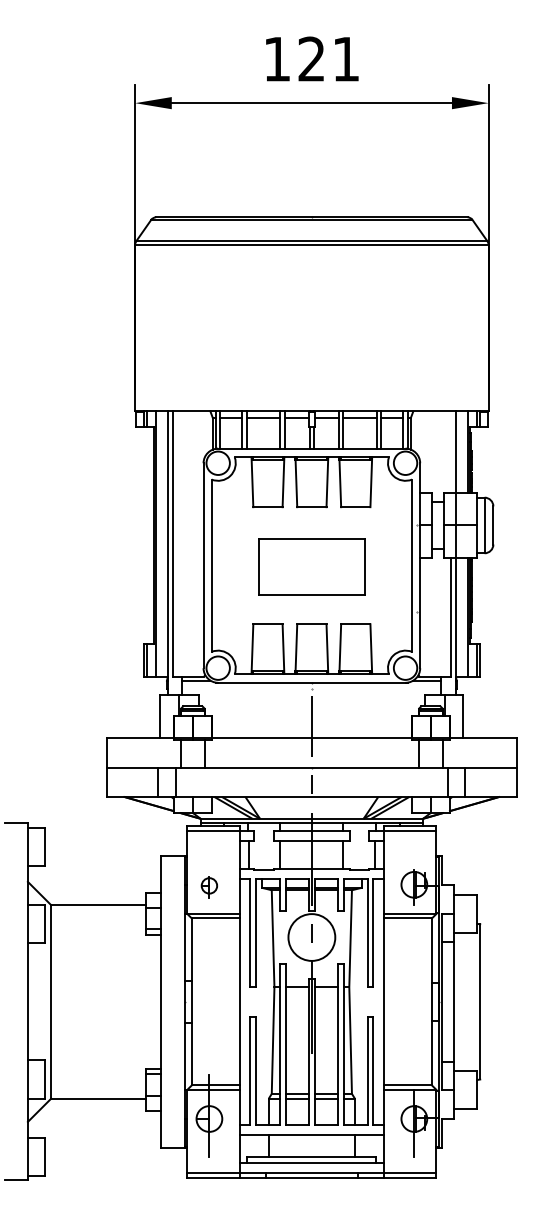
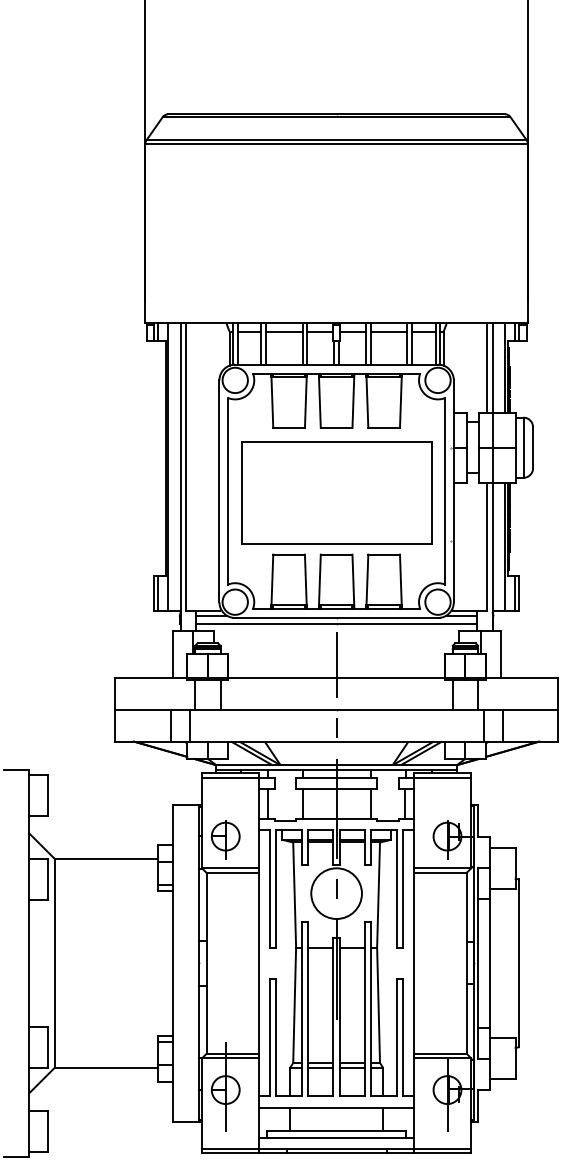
line: (451, 451) -> (487, 367), added
part: (311, 566) -> (336, 492), size x1.67
line: (311, 688) -> (336, 624), added
part: (209, 887) -> (225, 839), size x1.67

